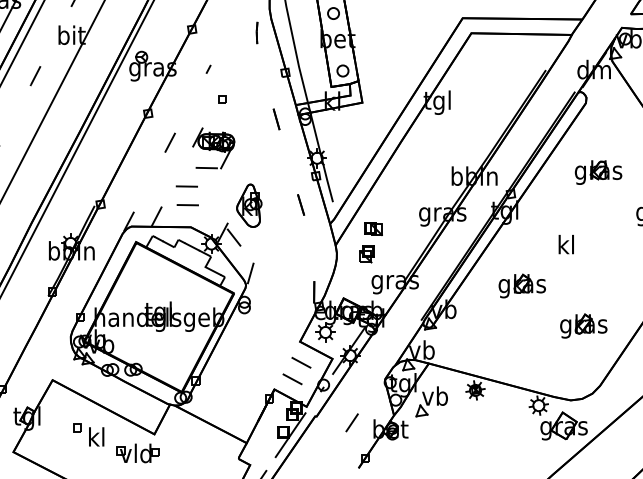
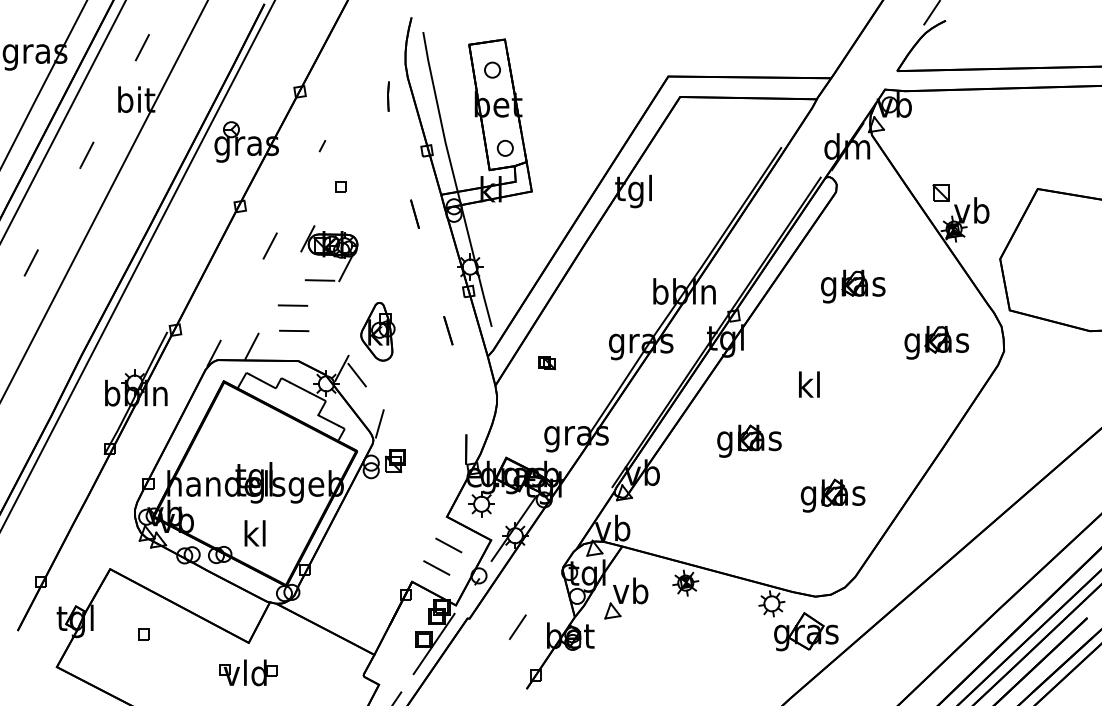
part: (373, 229) -> (546, 363), size x0.7
part: (367, 254) -> (395, 460), moved
text: (96, 436) -> (254, 533), moved
part: (138, 453) -> (248, 672), moved

